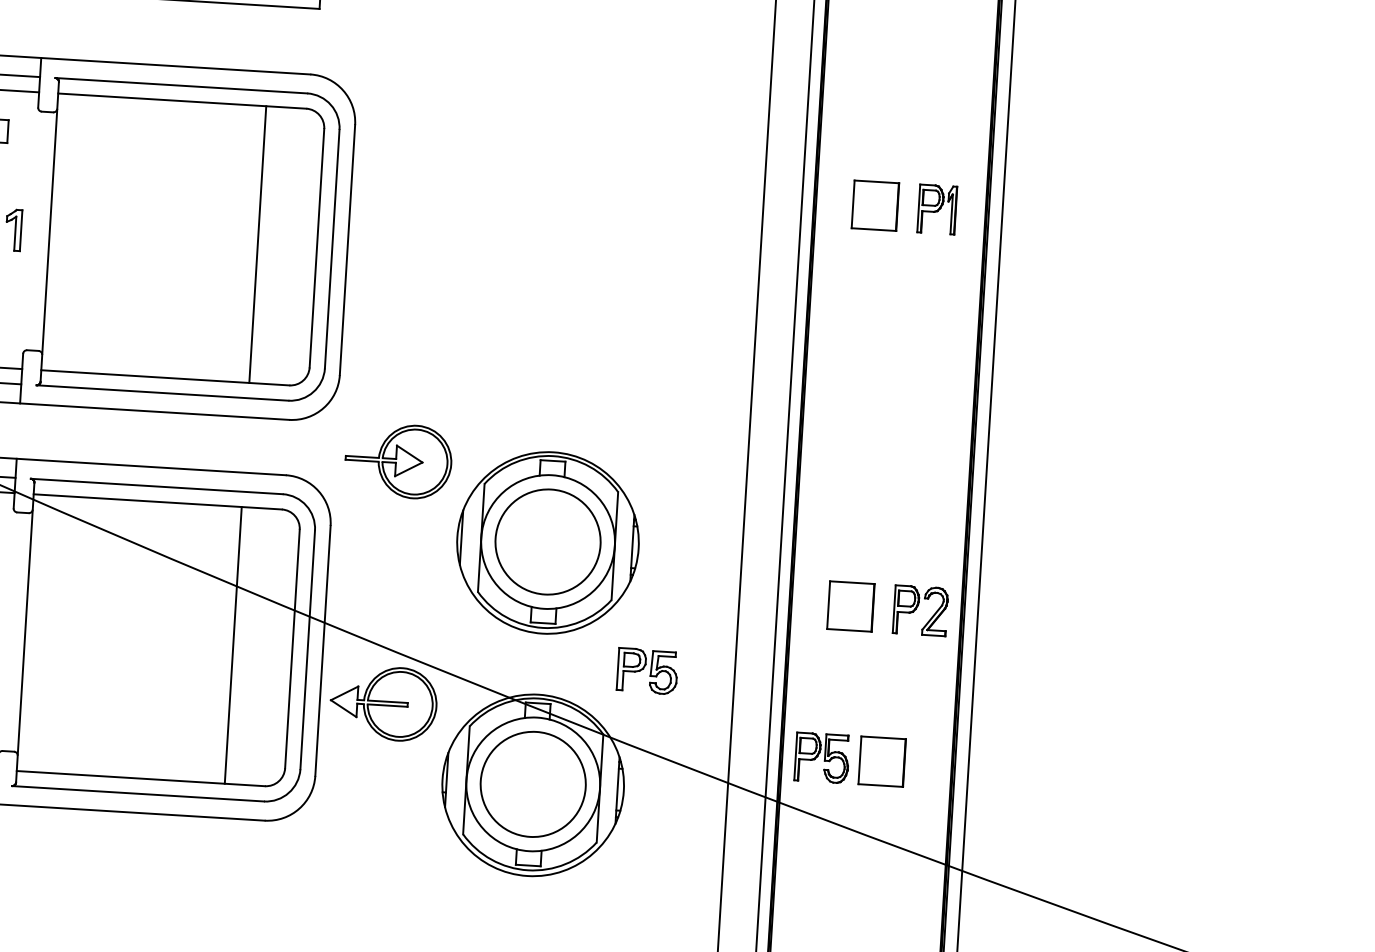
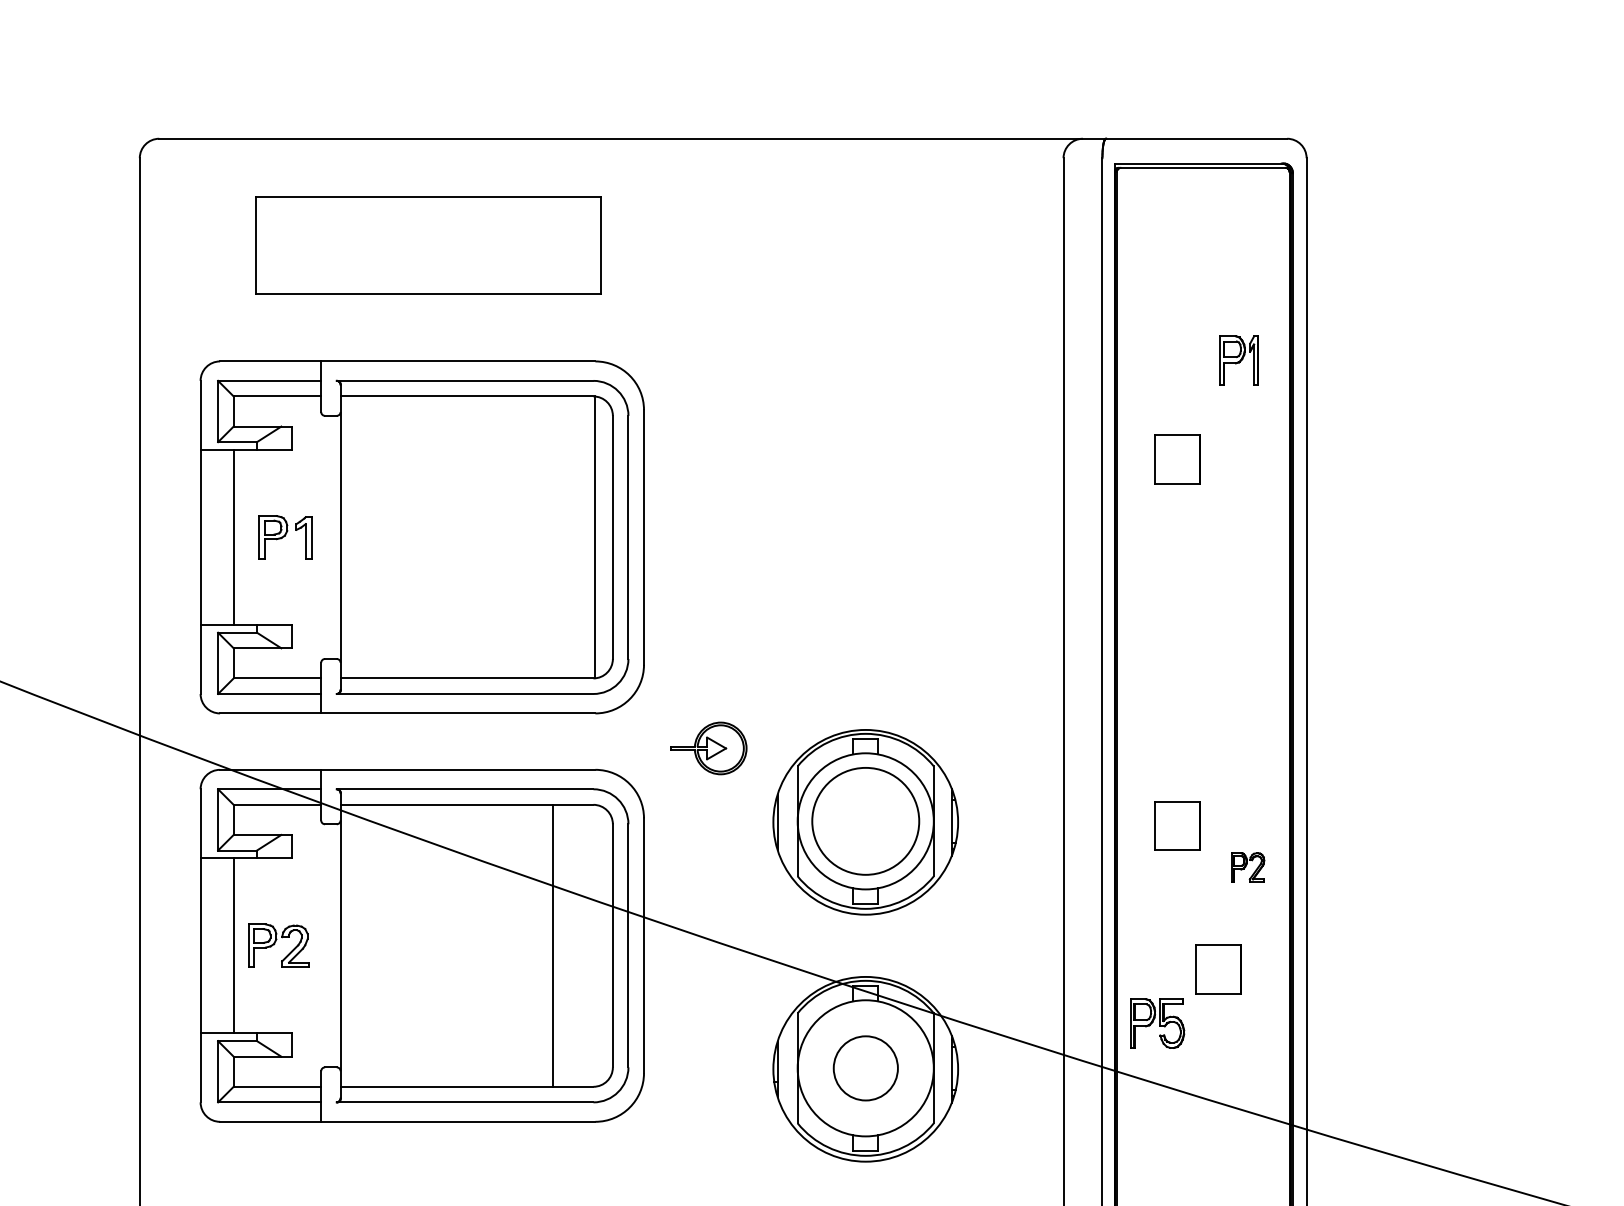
part: (936, 209) -> (1238, 360), moved
line: (257, 244) -> (594, 537), moved
part: (398, 461) -> (708, 748), size x0.7
part: (851, 606) -> (1177, 825), moved
part: (919, 610) -> (1247, 867), size x0.6
part: (647, 671) -> (974, 946), removed
part: (383, 703) -> (708, 995), removed
part: (882, 761) -> (1218, 969), moved
circle: (532, 784) -> (865, 1068), size x0.6

